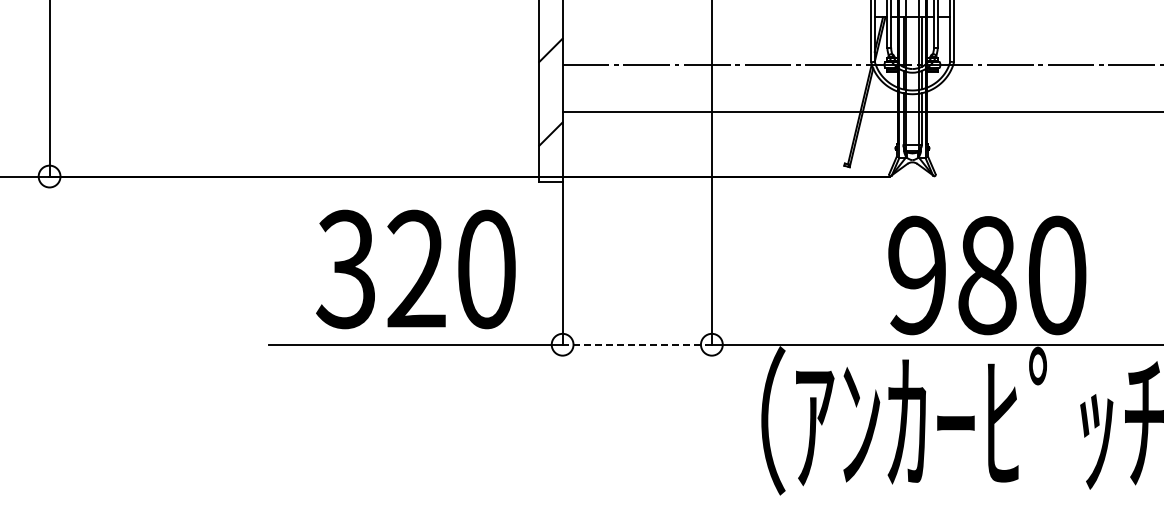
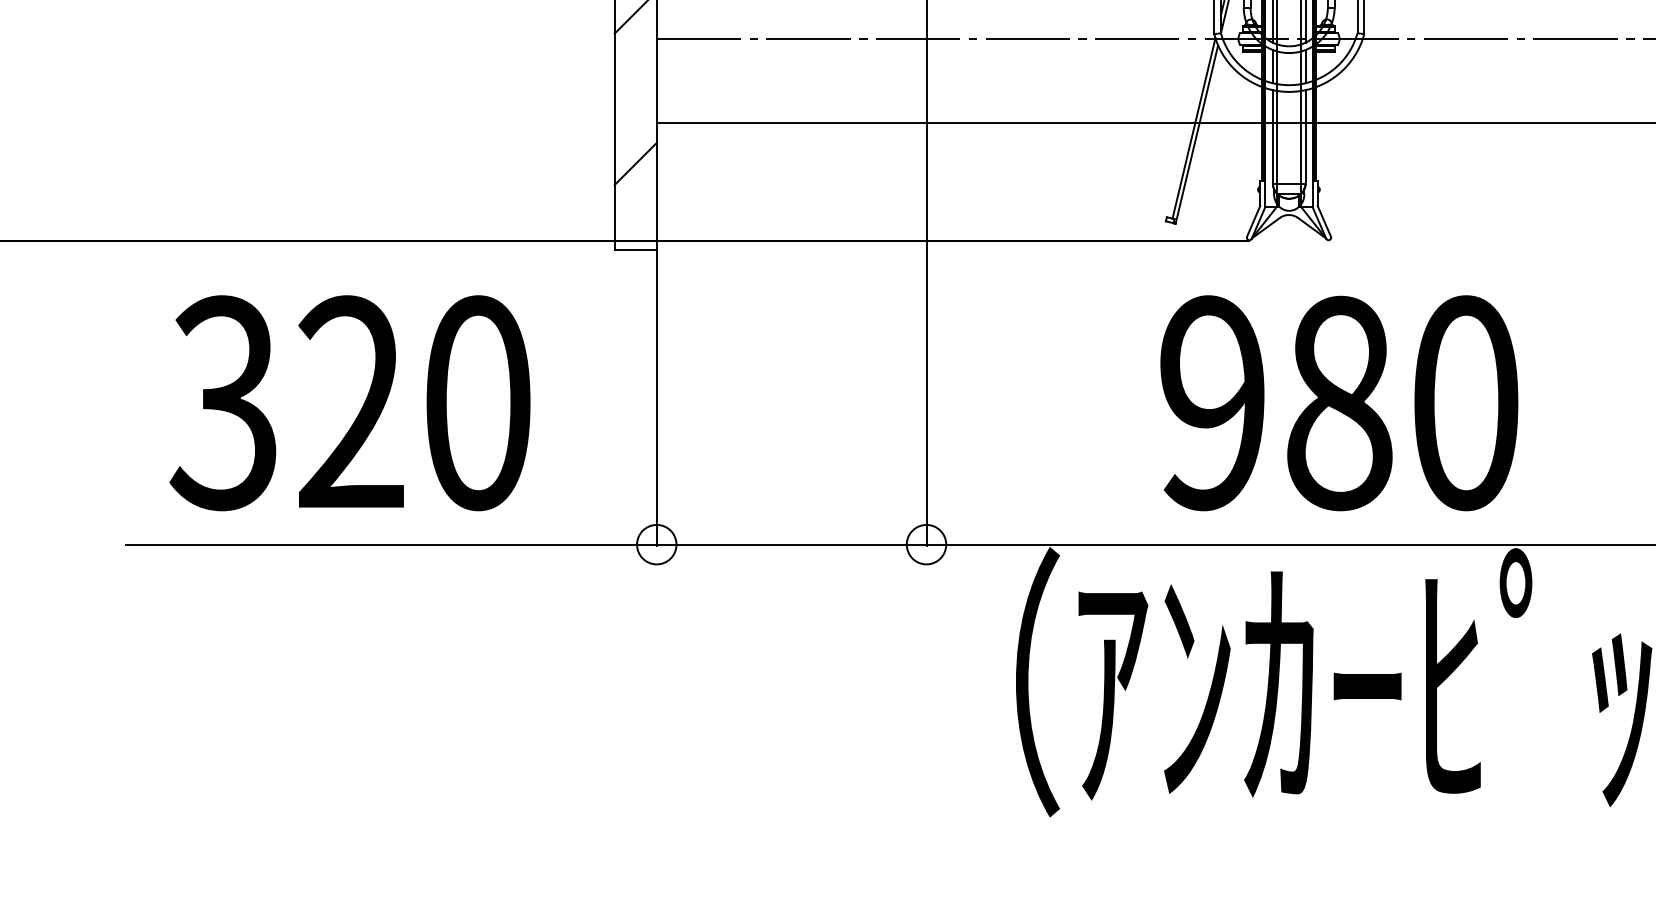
text: (415, 269) -> (349, 403), moved
text: (987, 275) -> (1339, 403), moved
line: (637, 344) -> (792, 544), dashed -> solid

